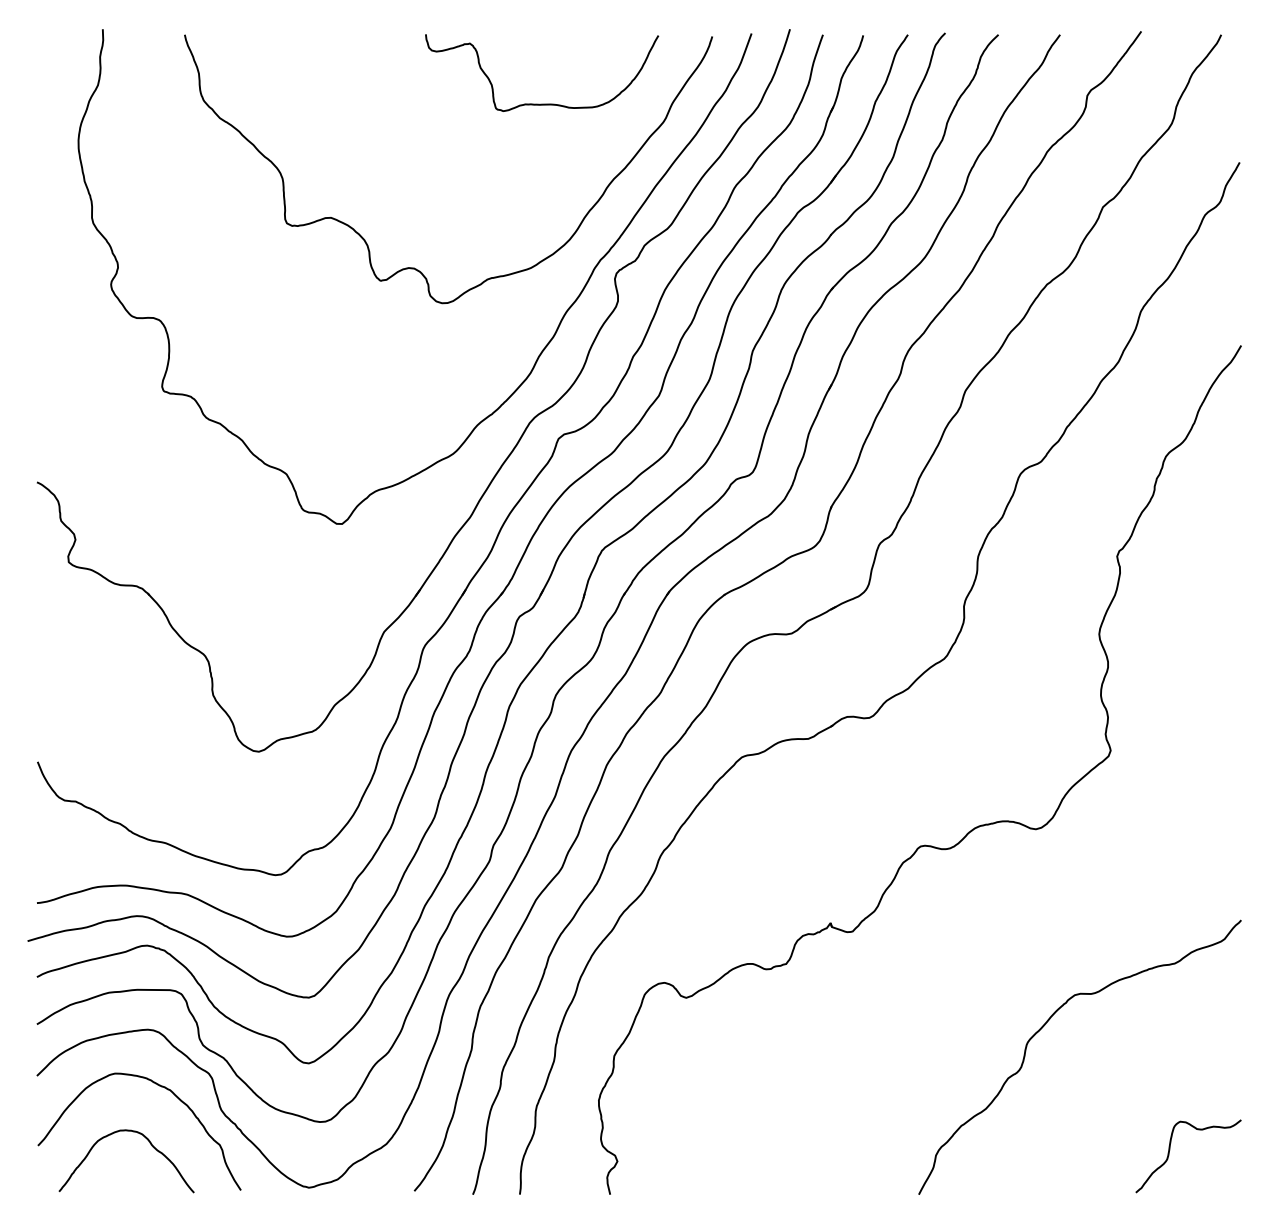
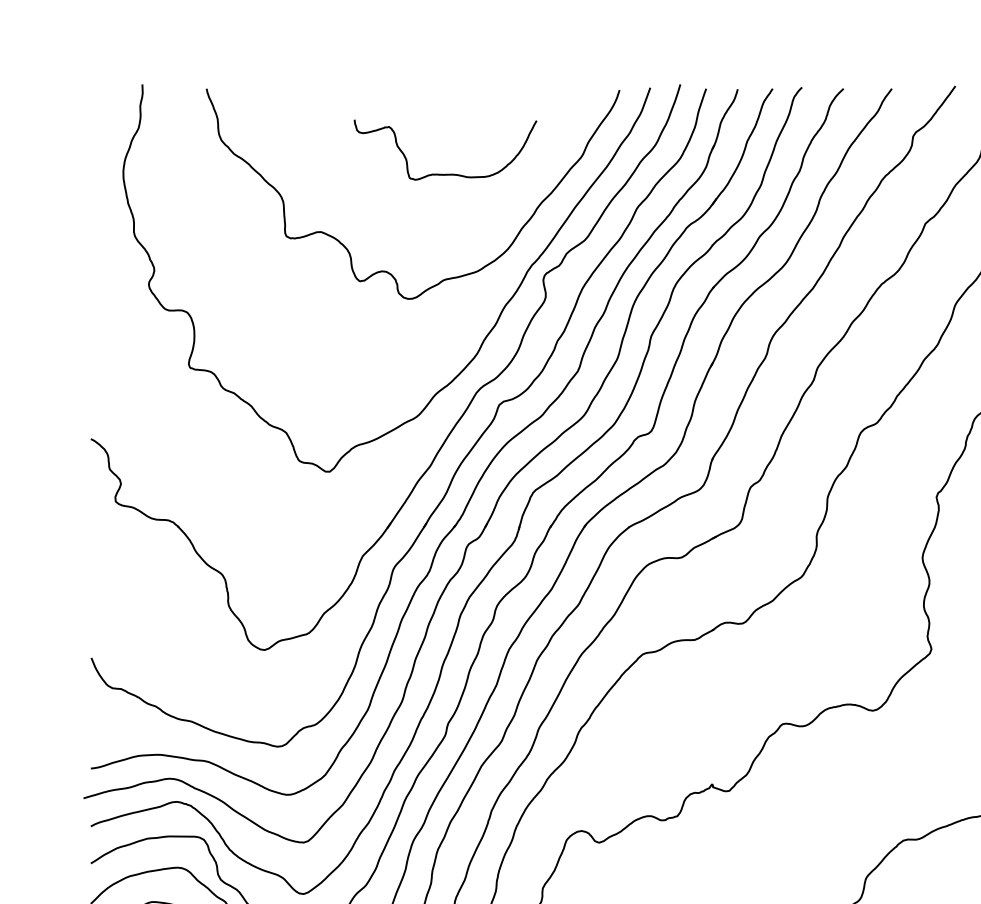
curve: (542, 103) -> (445, 173), moved

